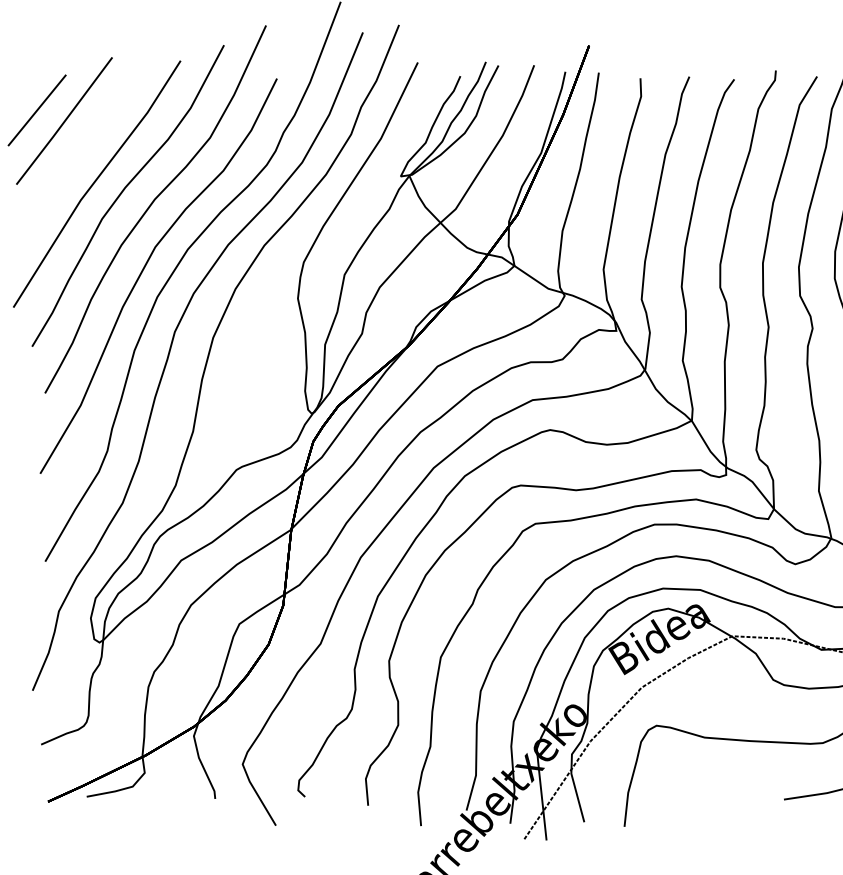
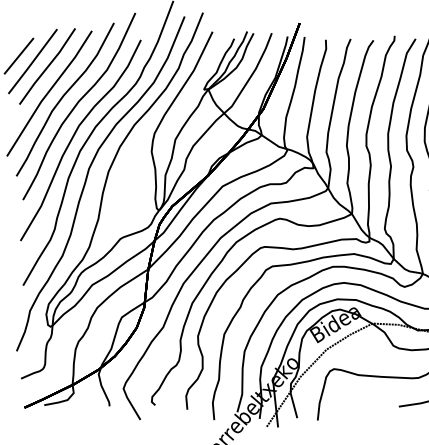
line: (93, 130) -> (47, 66), added

